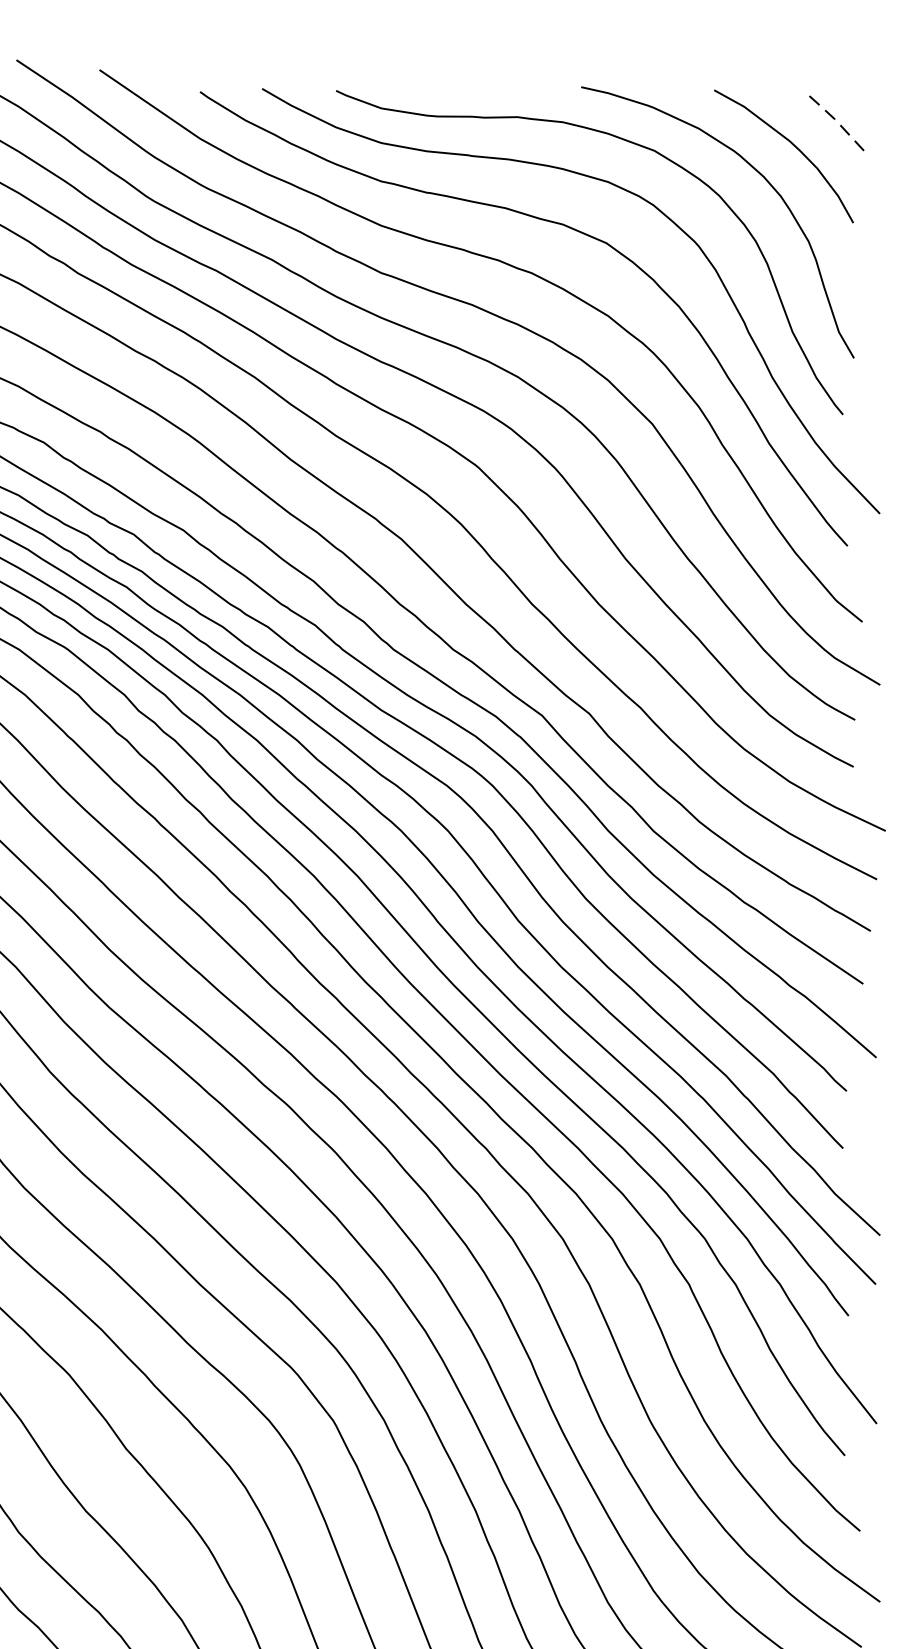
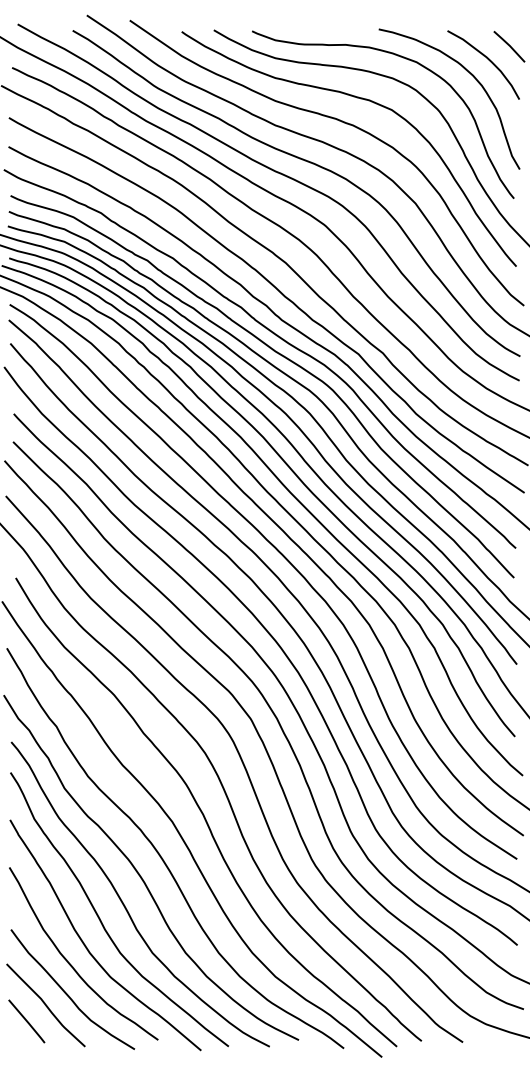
line: (834, 118) -> (509, 45), dashed -> solid

